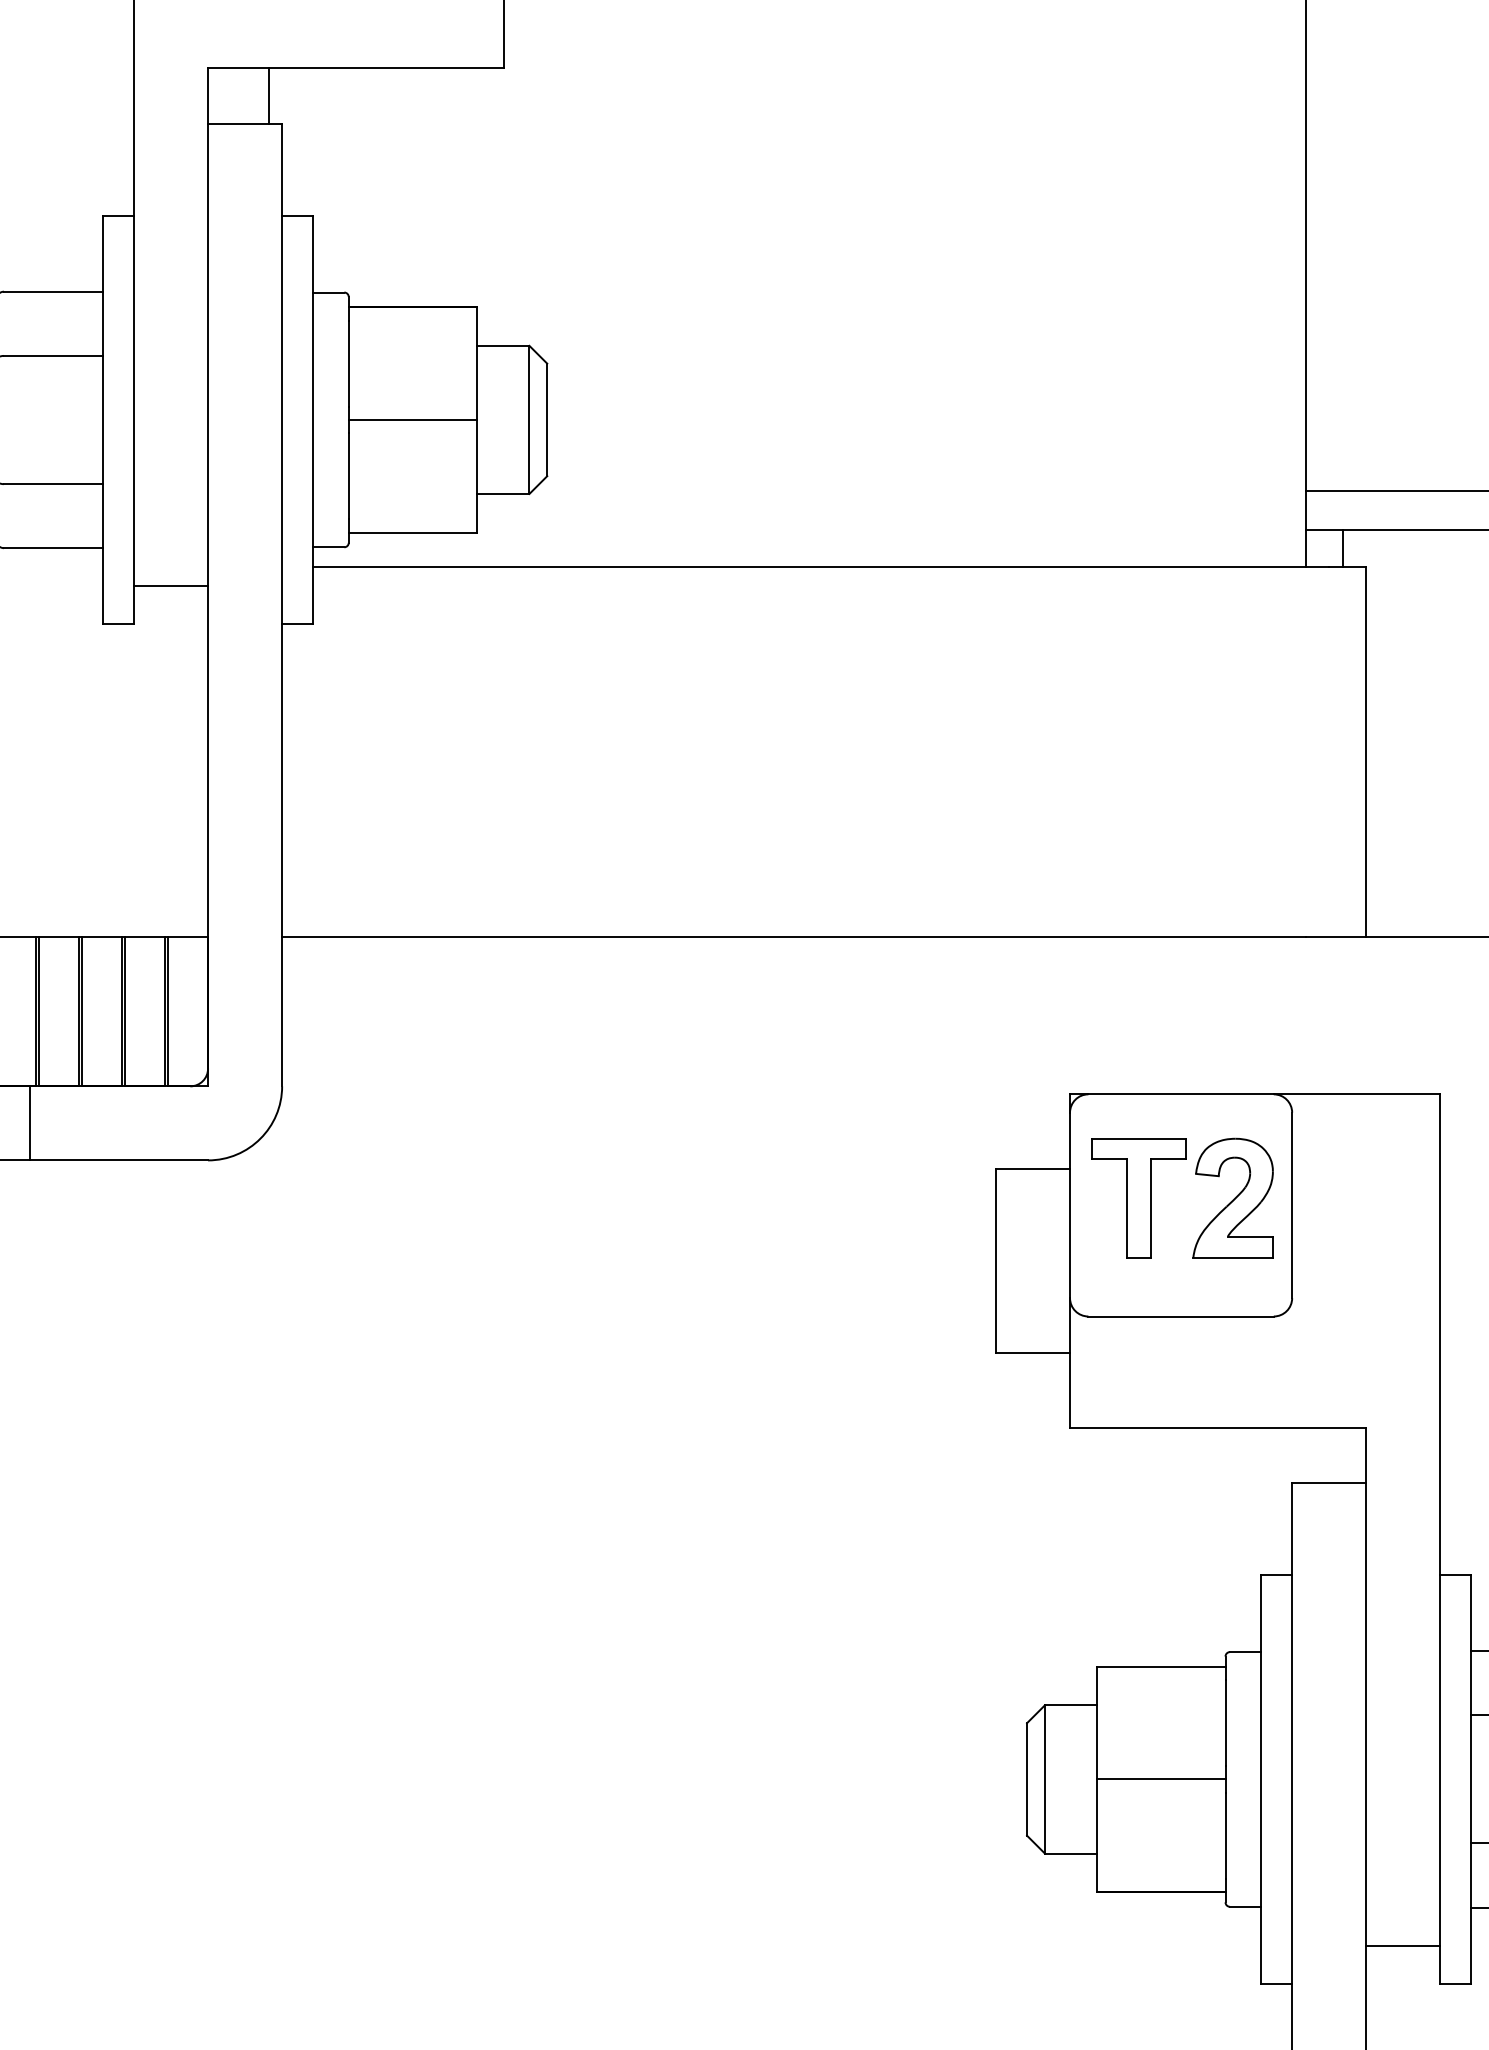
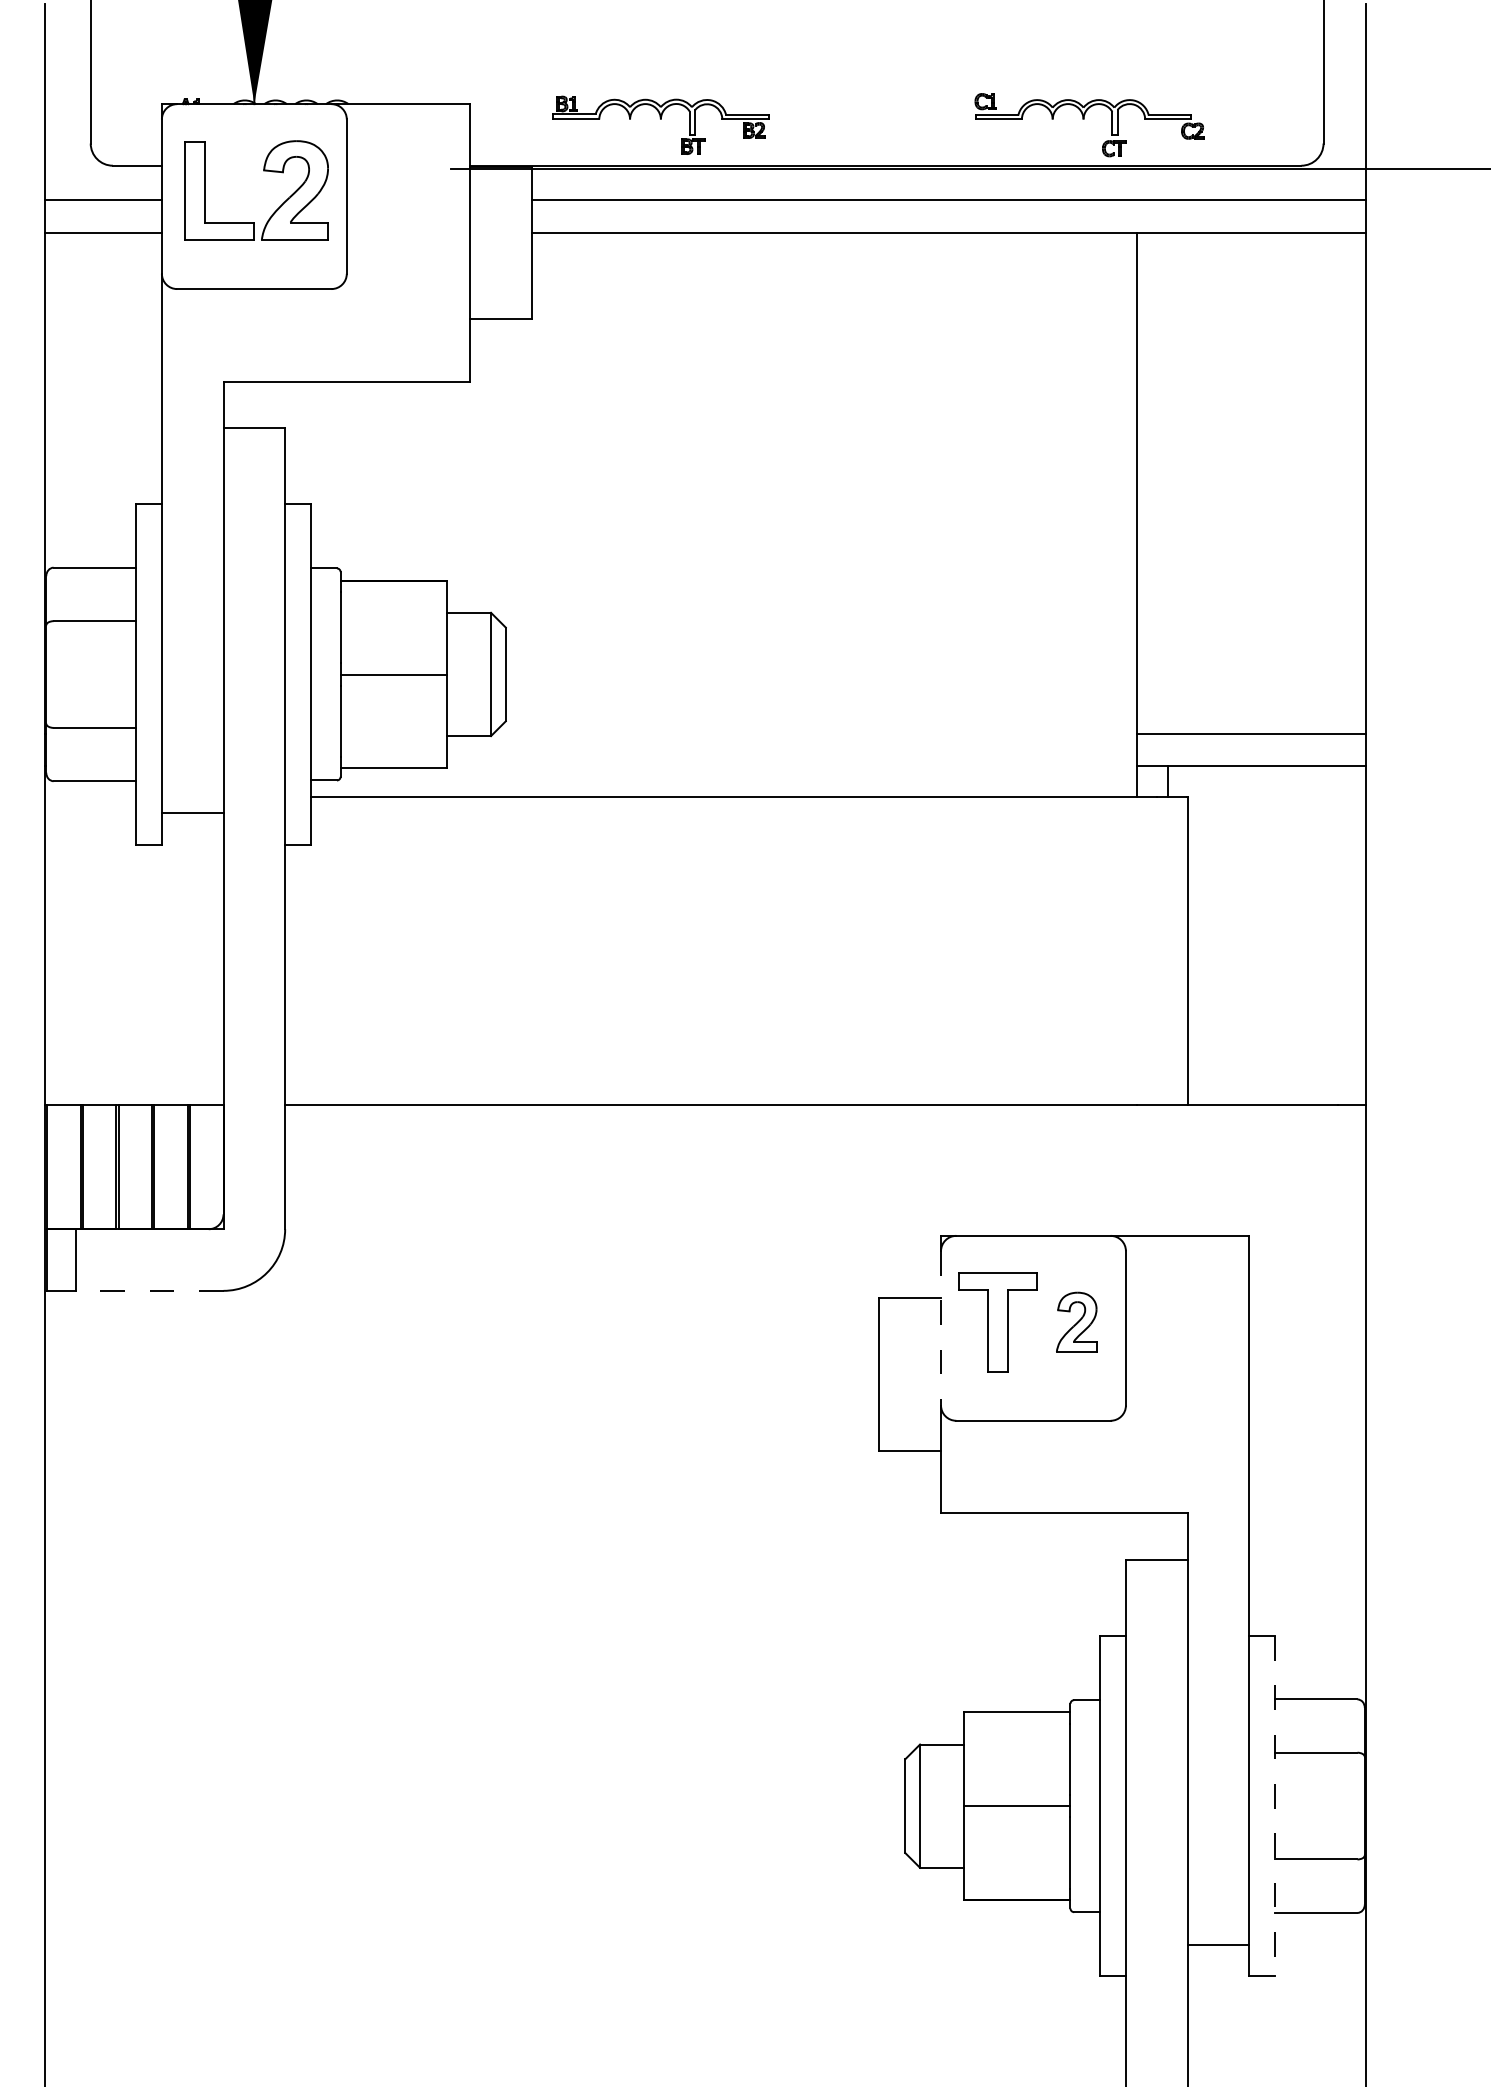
line: (269, 95) -> (274, 404), removed
line: (119, 1159) -> (149, 1290), solid -> dashed
part: (1232, 1198) -> (1076, 1322), size x0.6
line: (1070, 1205) -> (941, 1328), solid -> dashed
line: (1471, 1779) -> (1275, 1806), solid -> dashed

